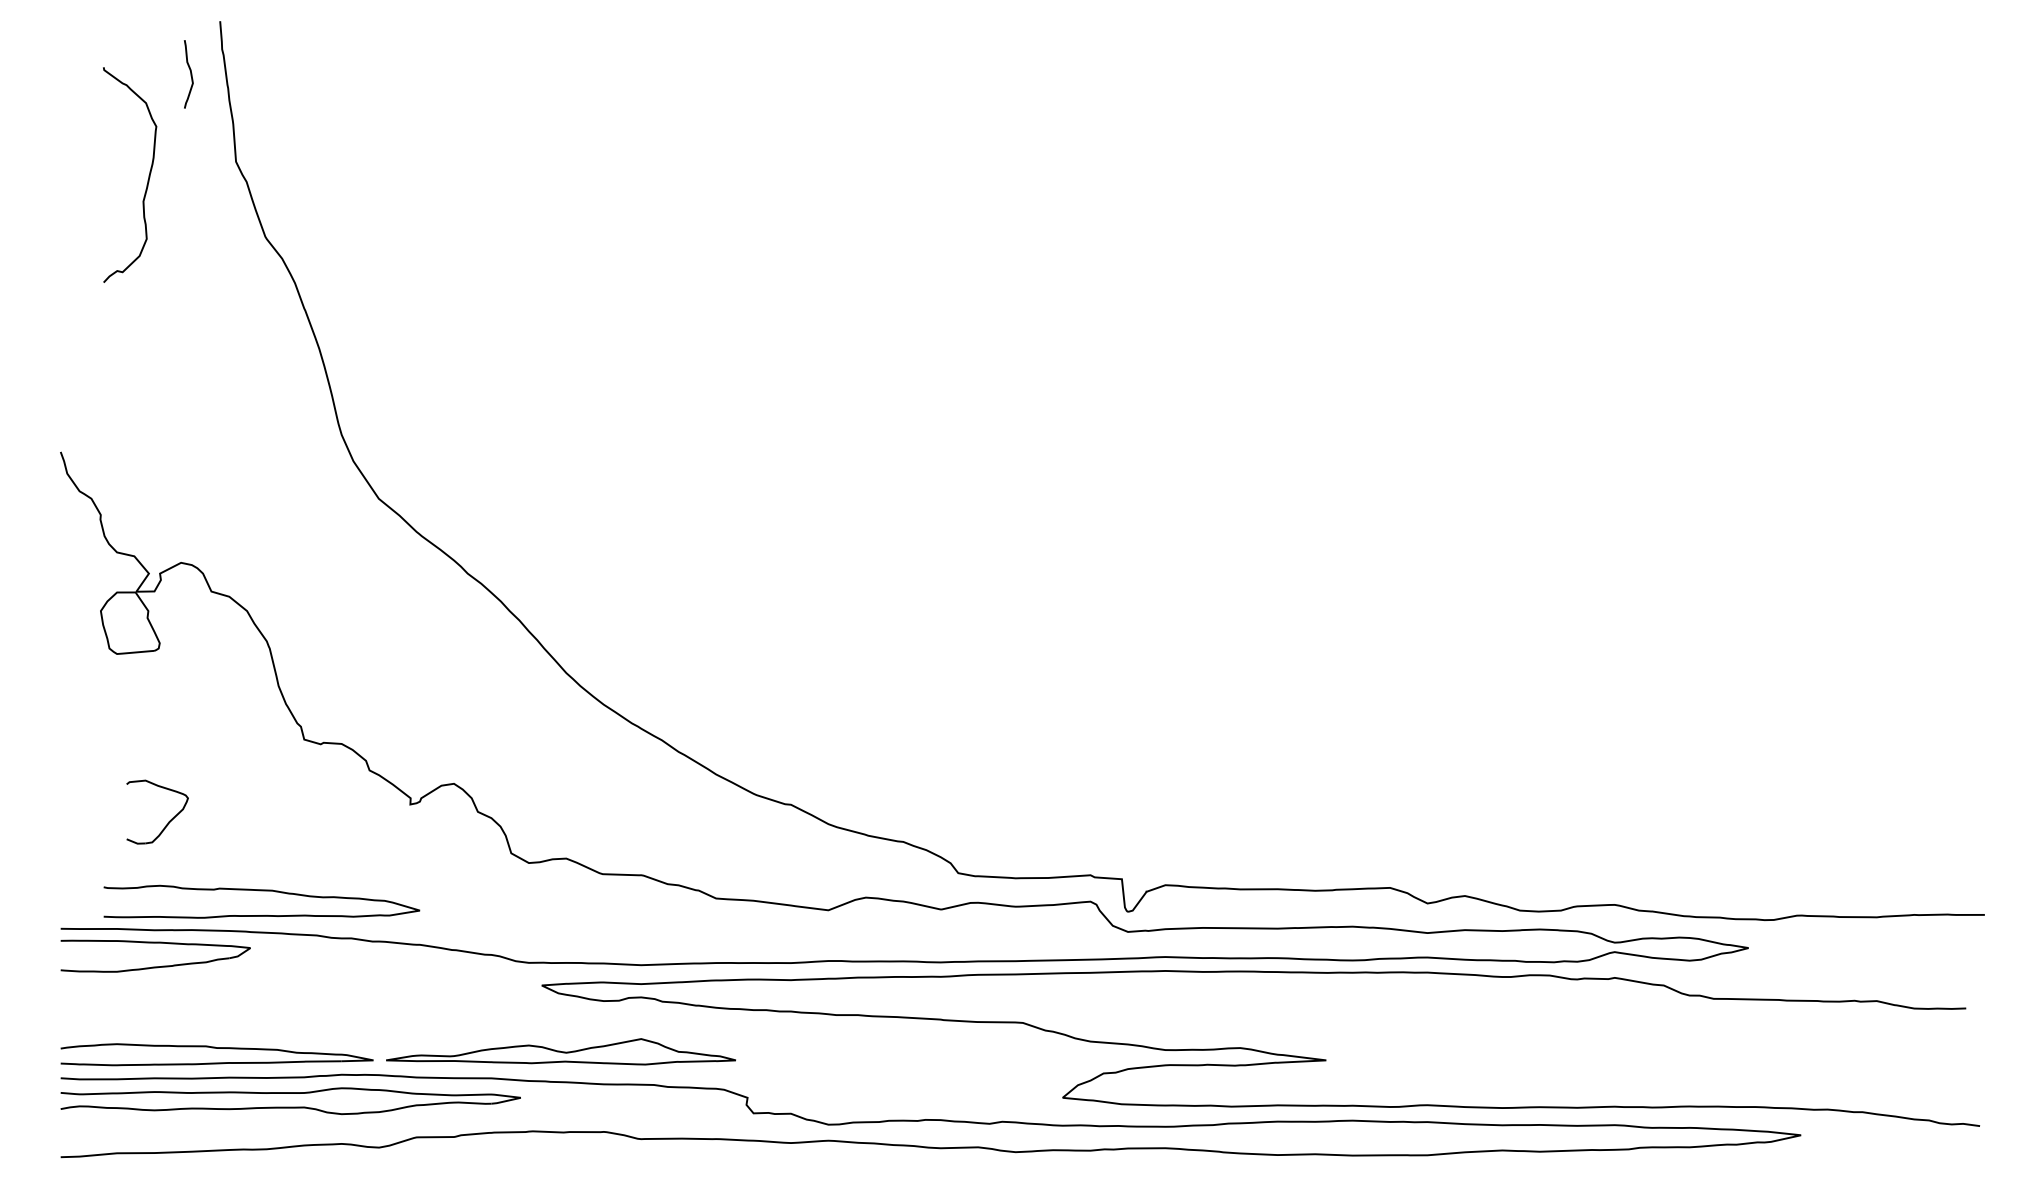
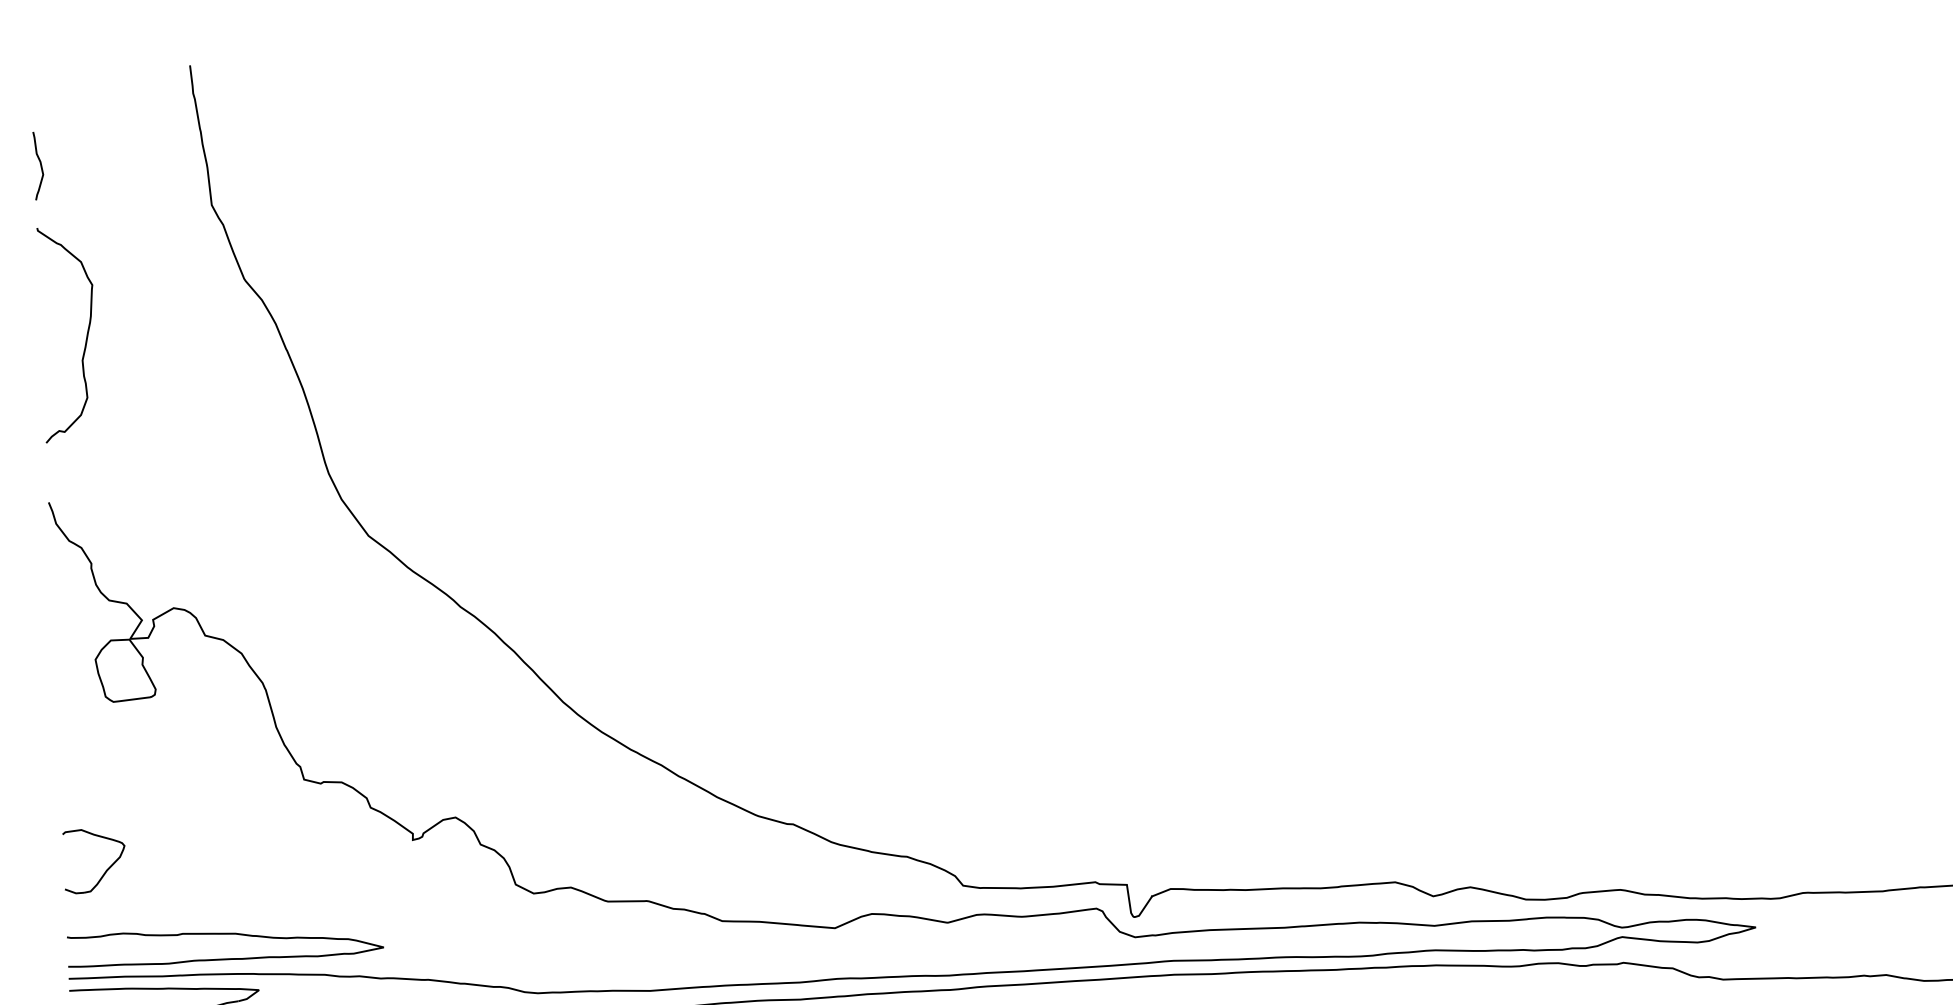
curve: (190, 74) -> (40, 166), moved
curve: (148, 175) -> (86, 334), moved
part: (168, 821) -> (105, 869), moved
curve: (261, 891) -> (224, 934), moved

